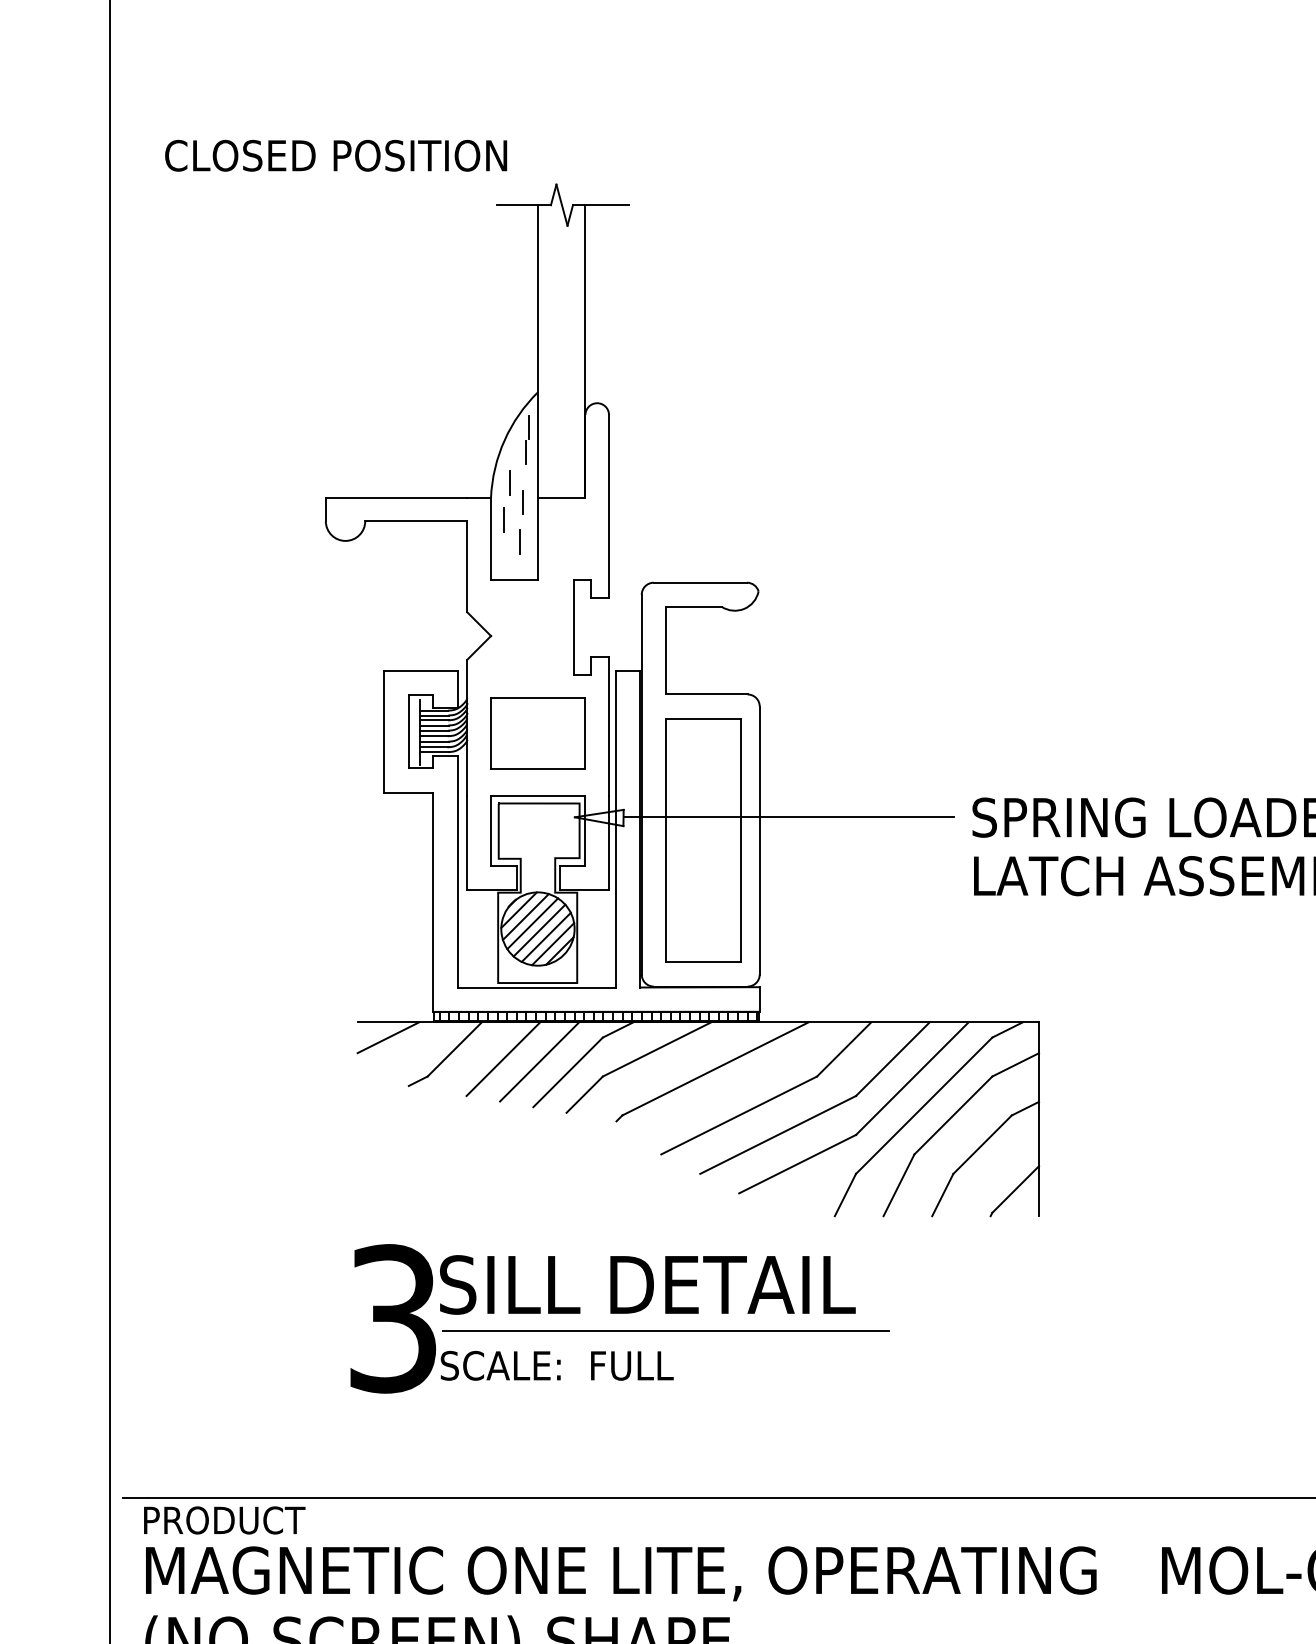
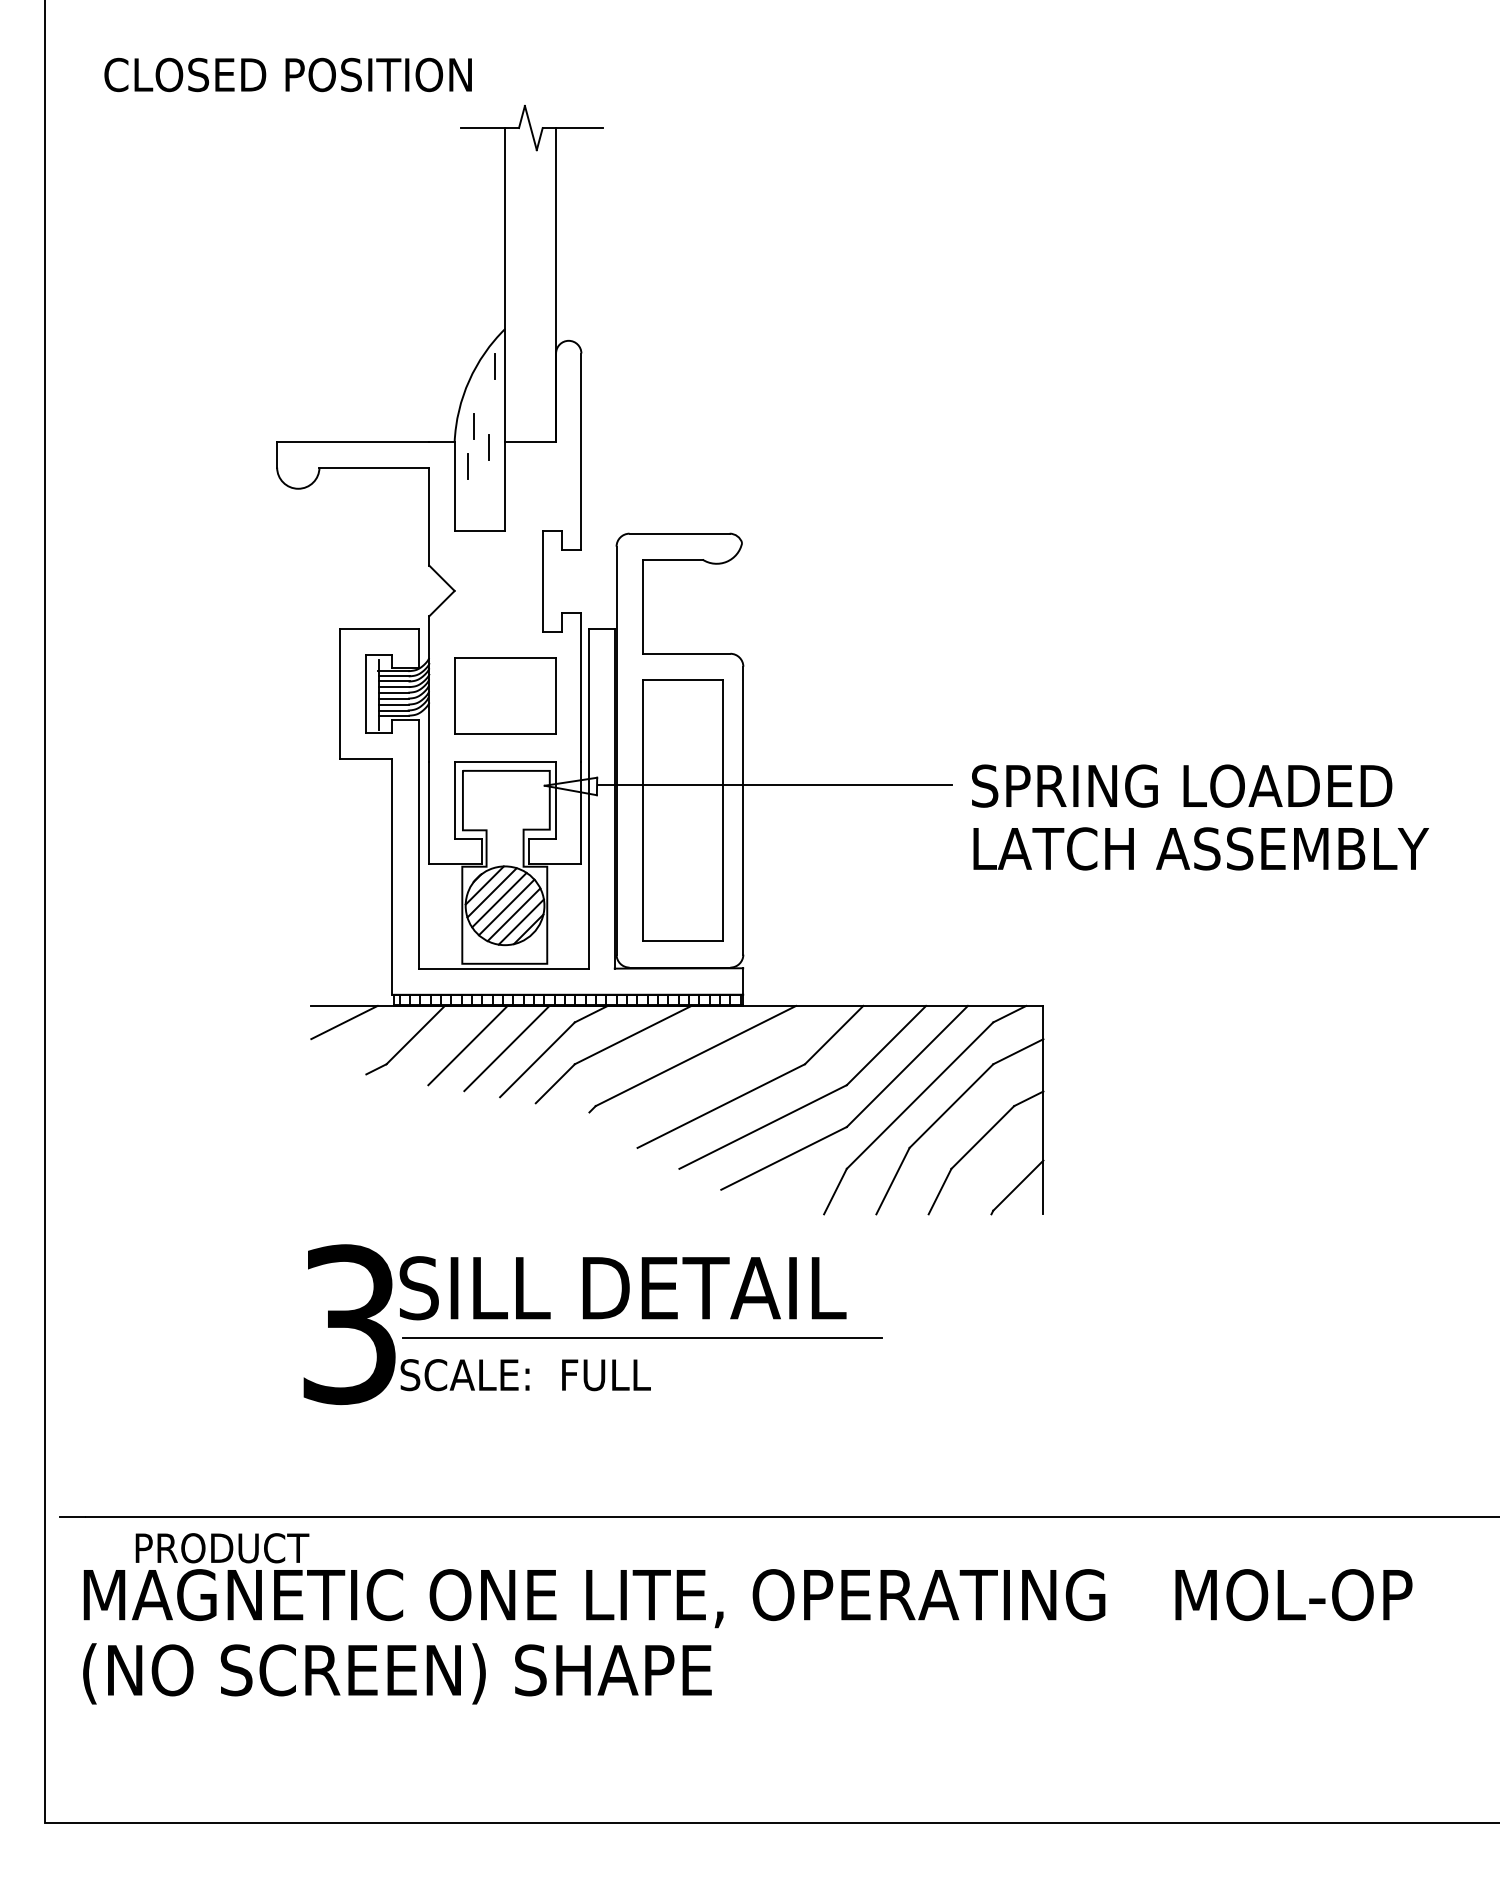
line: (525, 452) -> (491, 393), removed
line: (519, 541) -> (485, 489), removed
text: (224, 1520) -> (222, 1548), moved

